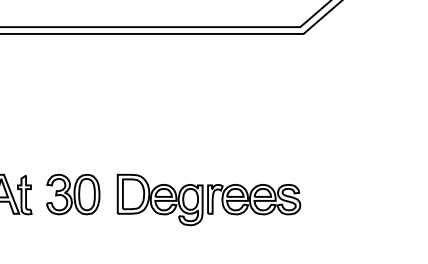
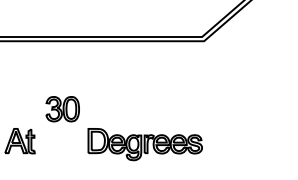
part: (72, 195) -> (62, 109), moved

